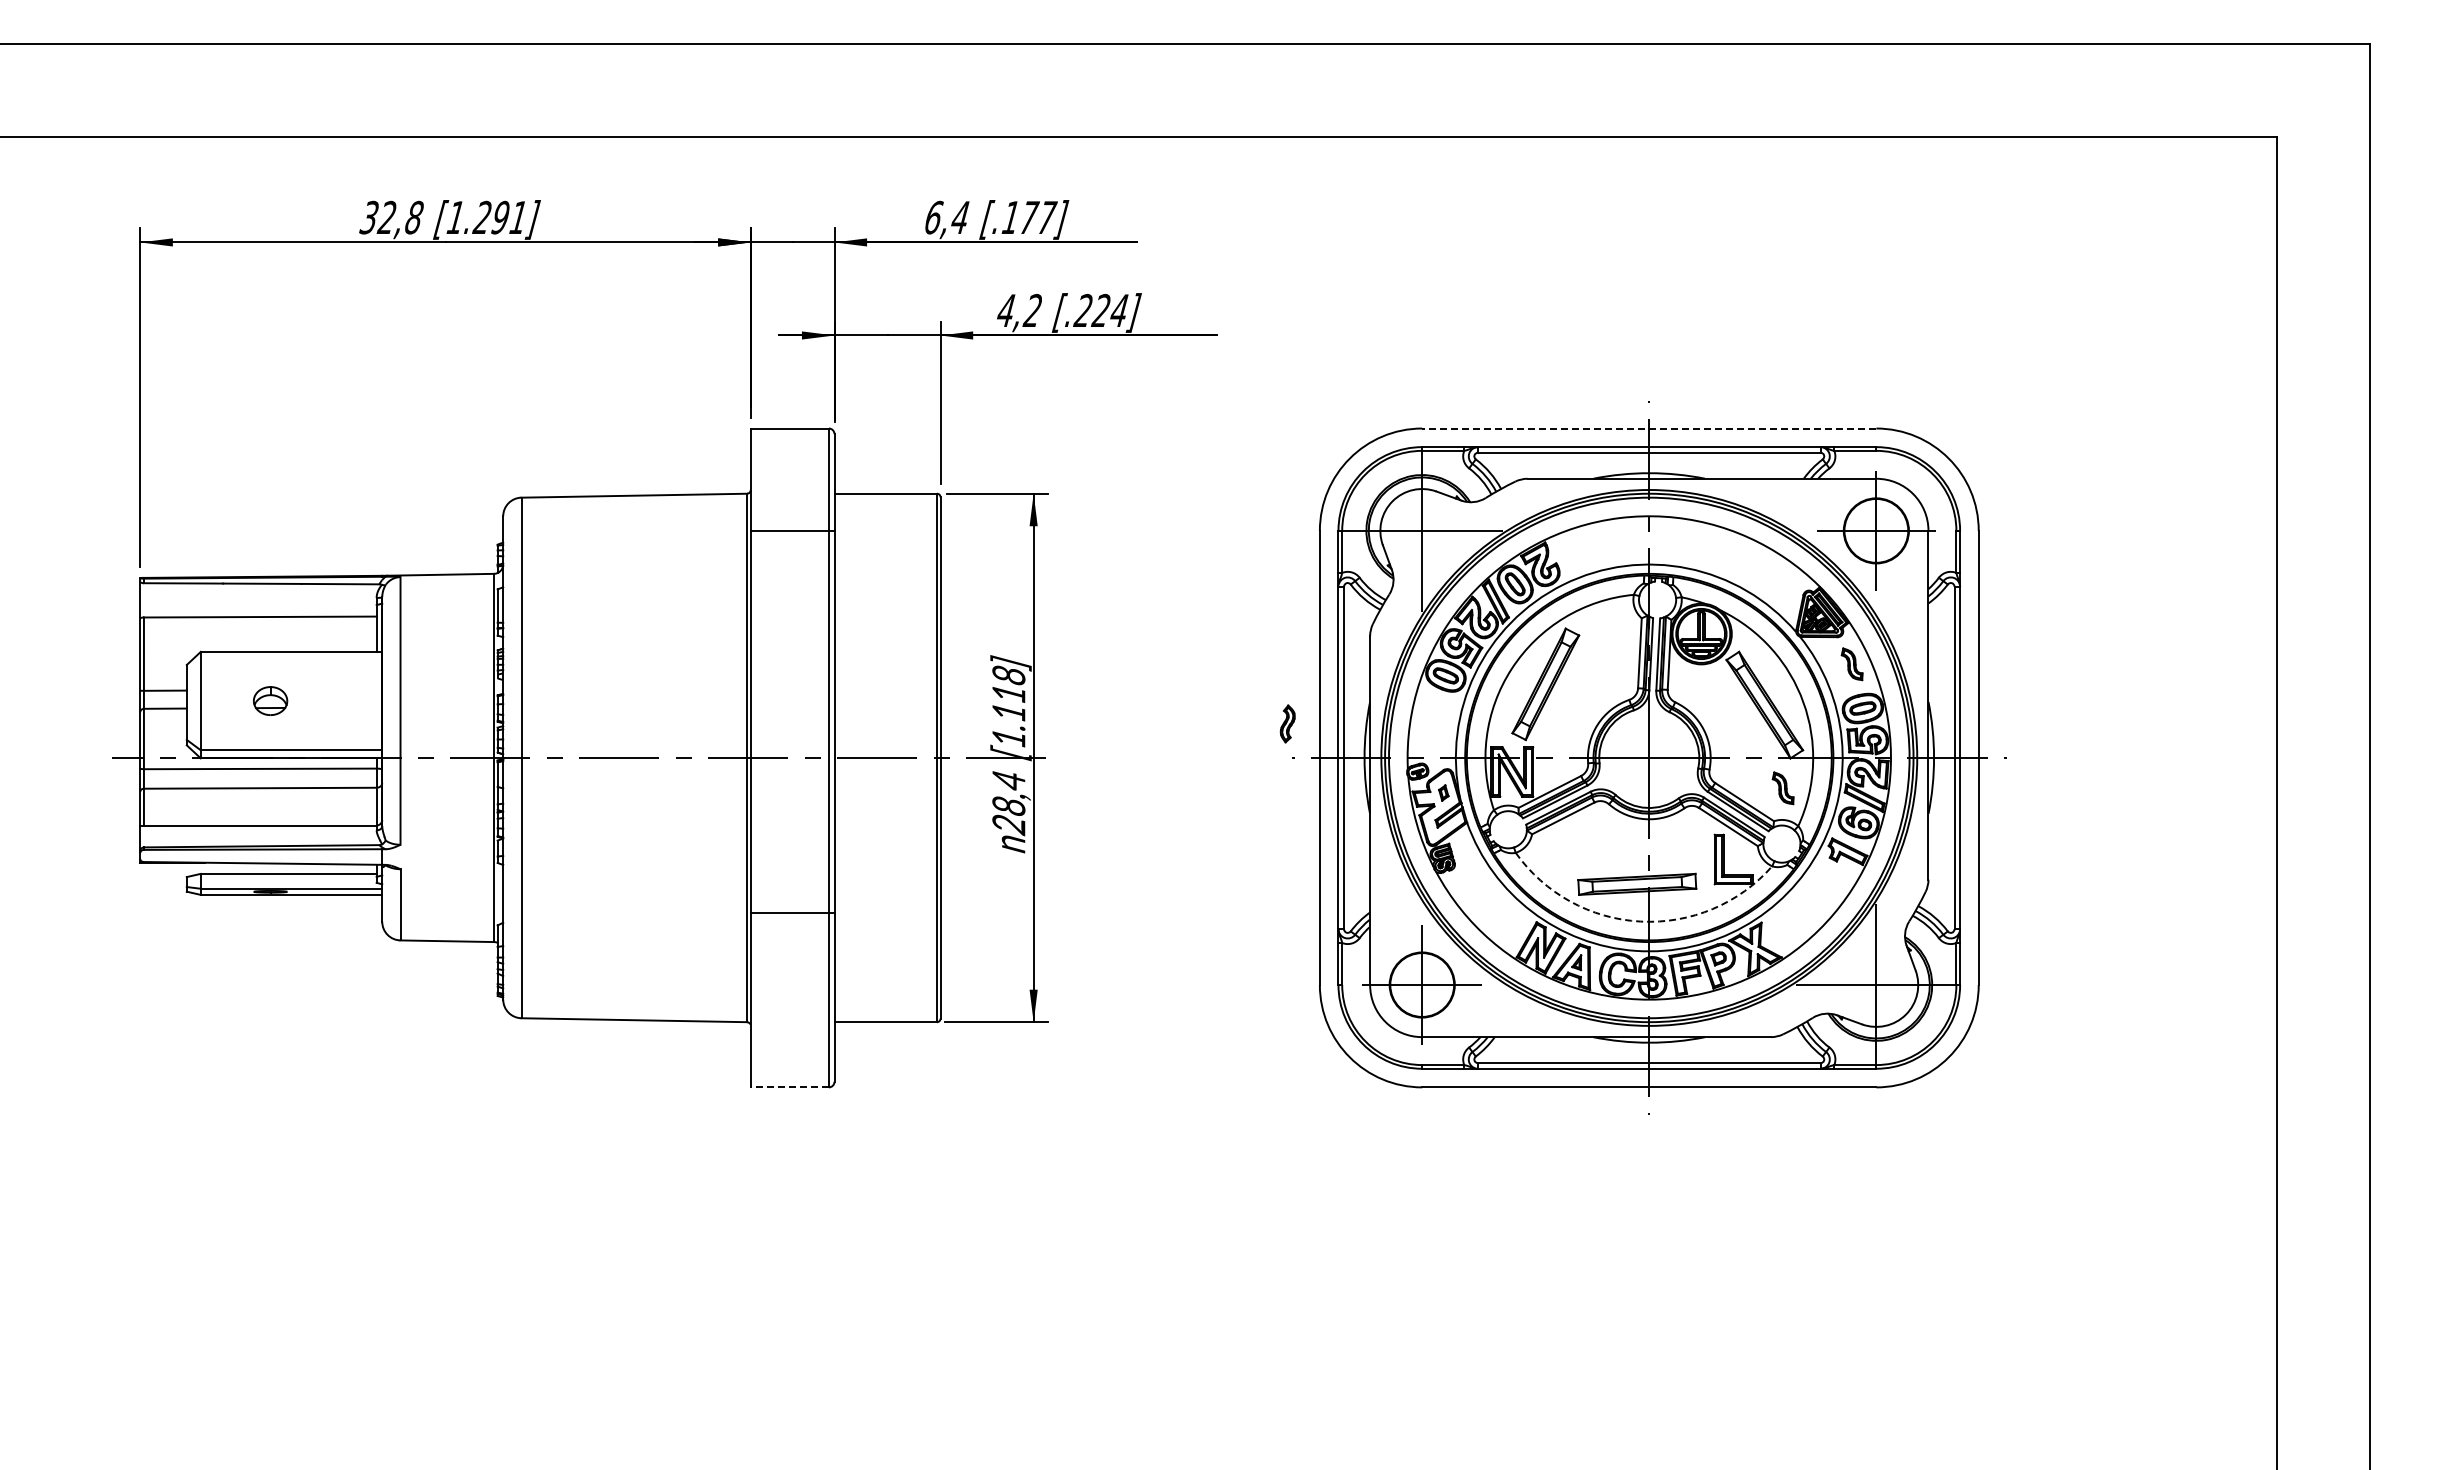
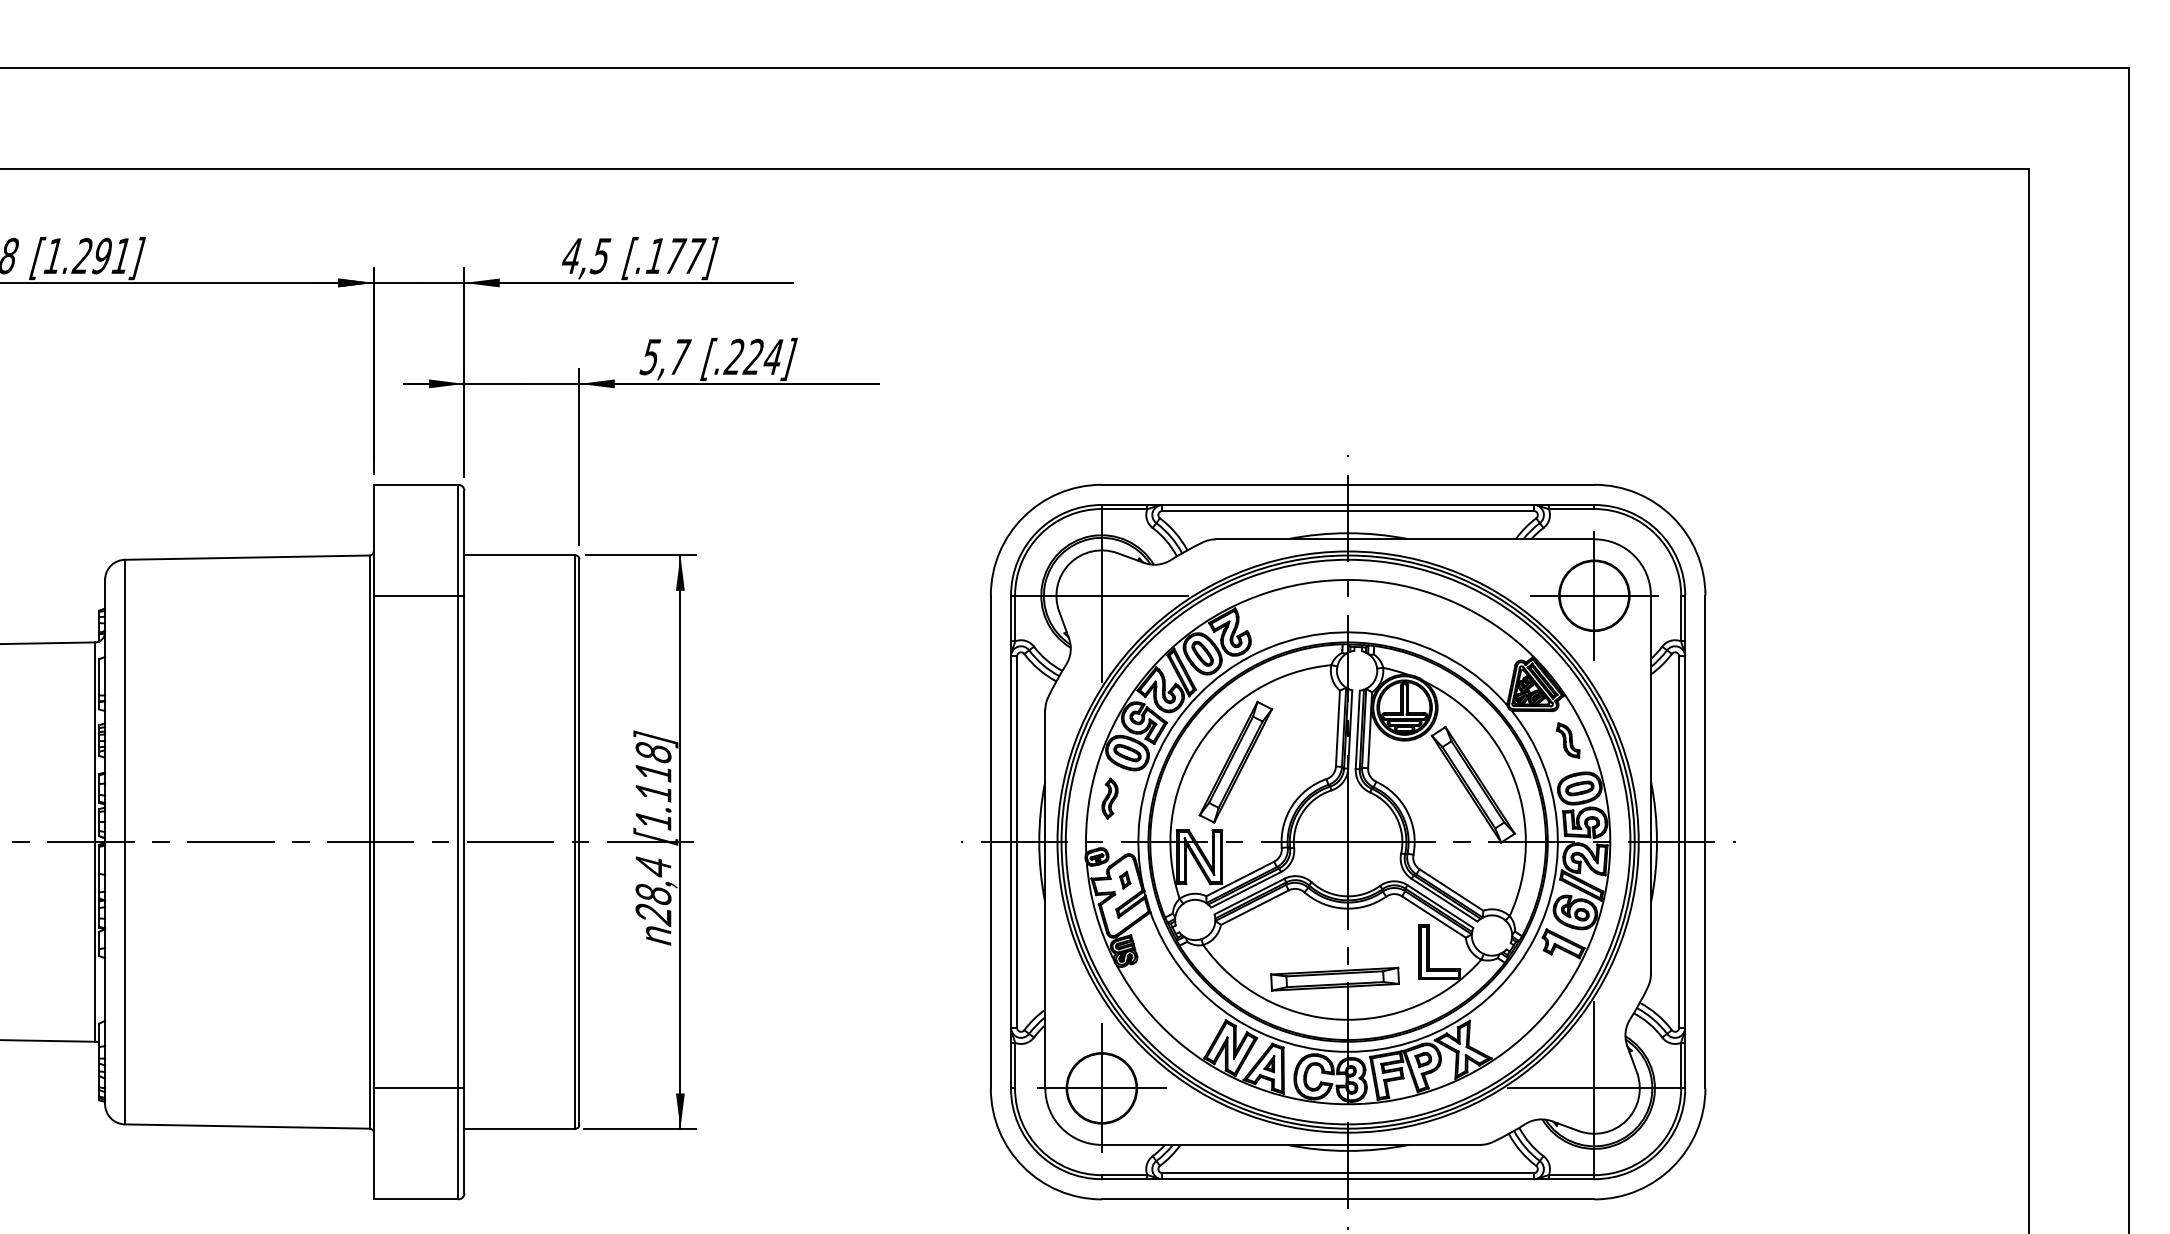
text: (946, 217) -> (585, 255), 6,4 -> 4,5
text: (1020, 310) -> (666, 356), 4,2 -> 5,7
line: (1648, 428) -> (1347, 484), dashed -> solid
part: (1287, 723) -> (1109, 798), moved
part: (1782, 788) -> (1492, 875), removed
line: (792, 913) -> (418, 1088), moved
arc: (1640, 921) -> (1338, 1019), dashed -> solid
line: (789, 1087) -> (415, 1199), dashed -> solid

